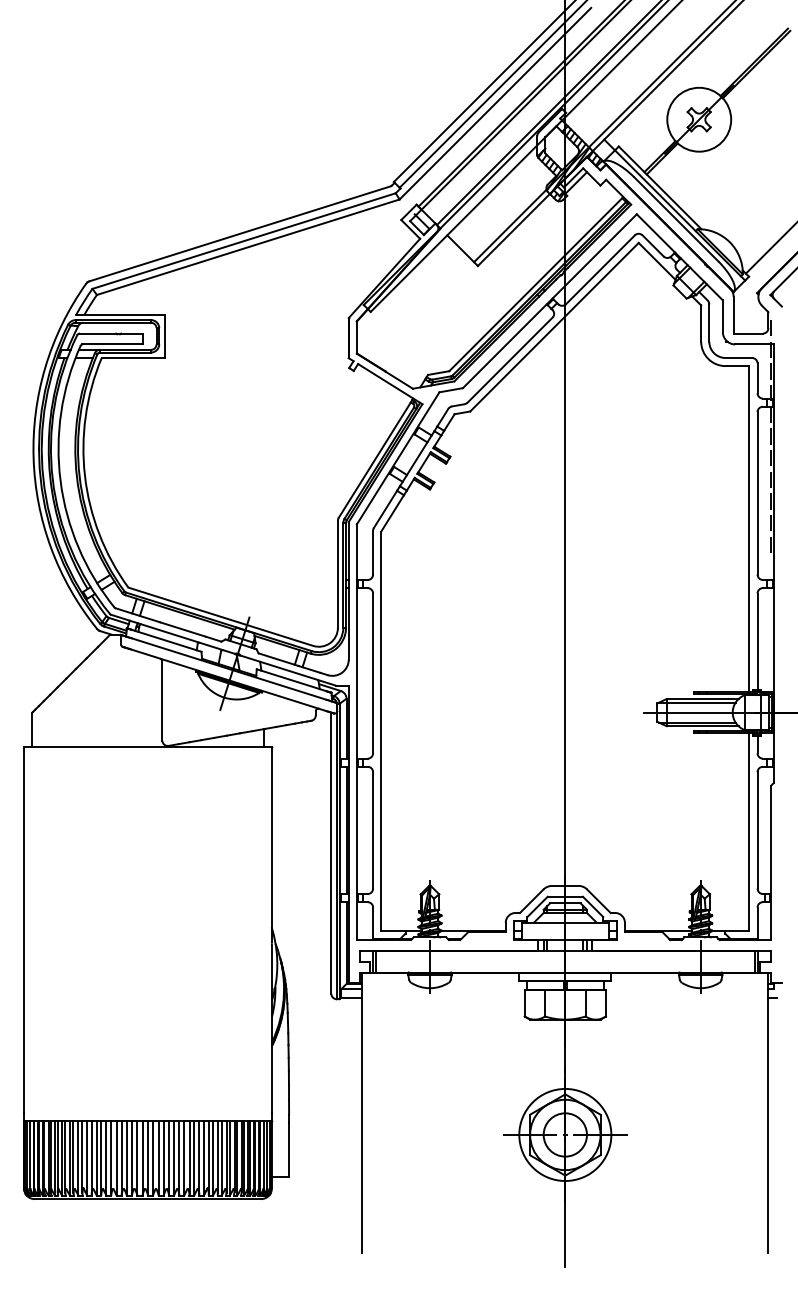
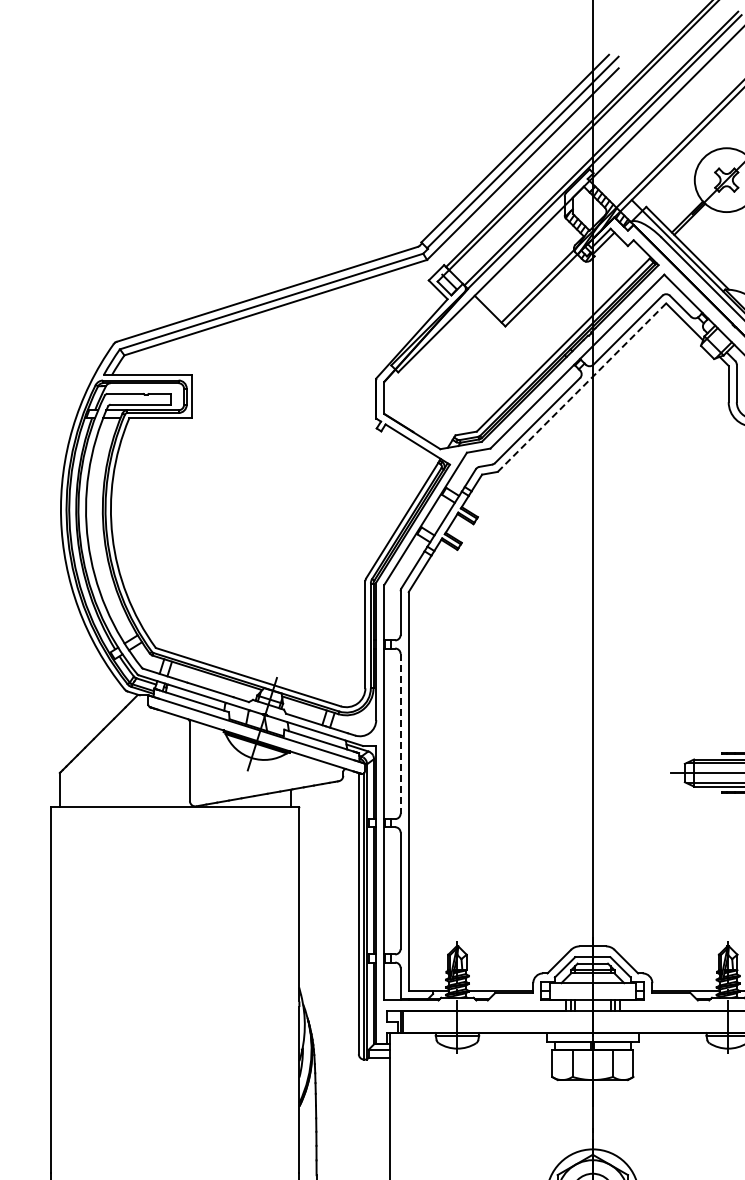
line: (554, 326) -> (582, 386), solid -> dashed
line: (373, 673) -> (401, 733), solid -> dashed

